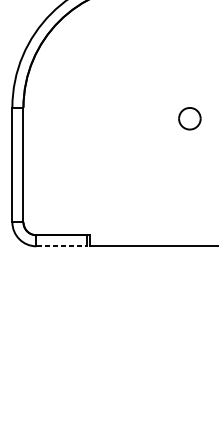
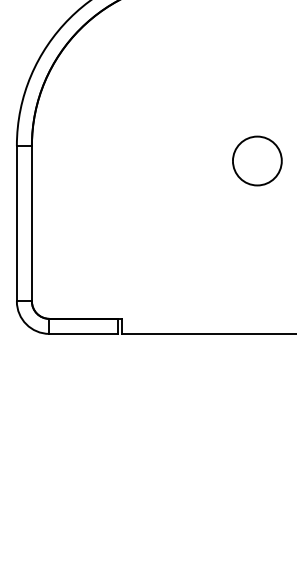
part: (189, 118) -> (257, 160), size x1.67
line: (62, 246) -> (84, 333), dashed -> solid

